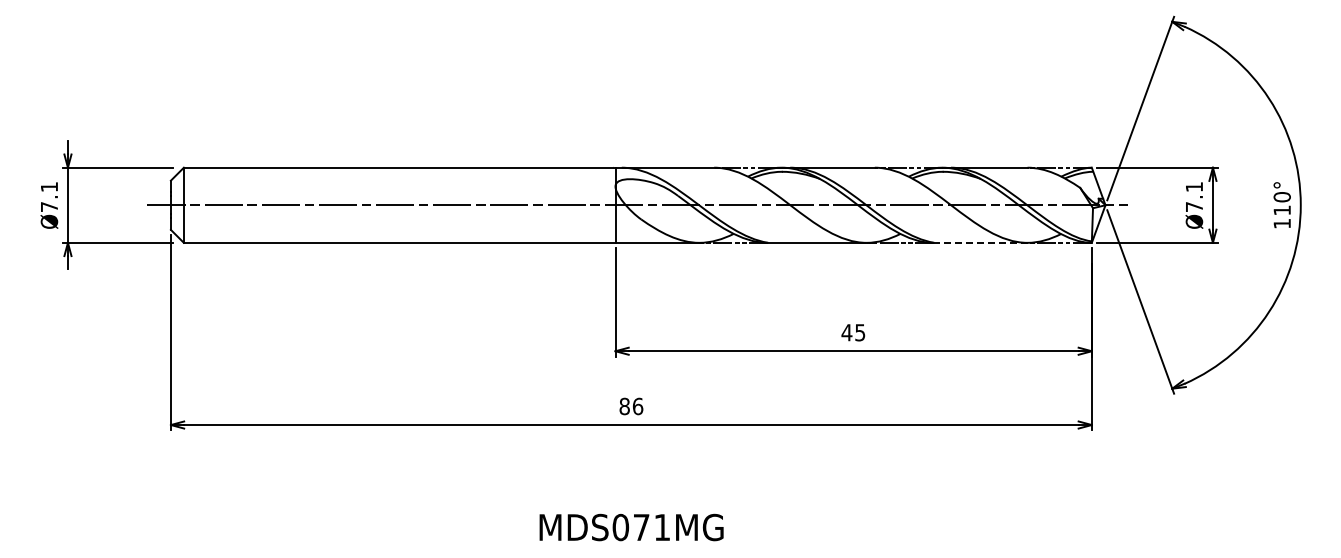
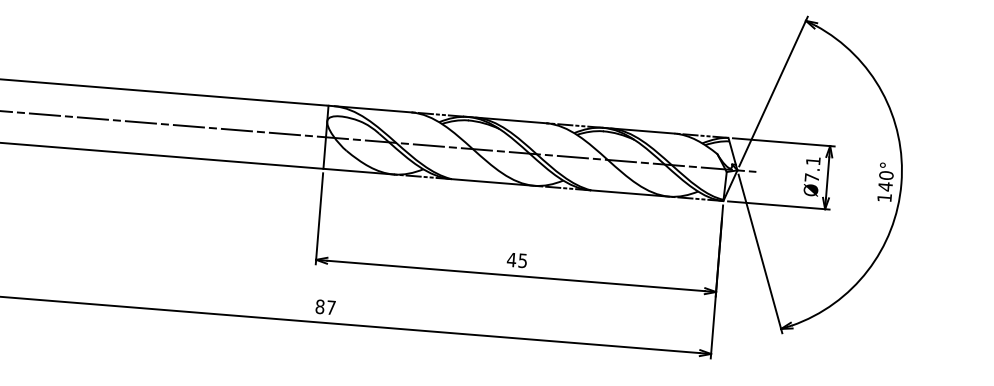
text: (1281, 210) -> (884, 186), 110° -> 140°
line: (980, 242) -> (629, 193), dashed -> solid
text: (637, 406) -> (330, 307), 86 -> 87

